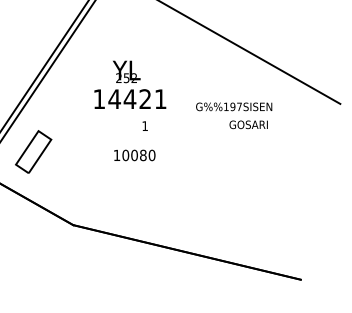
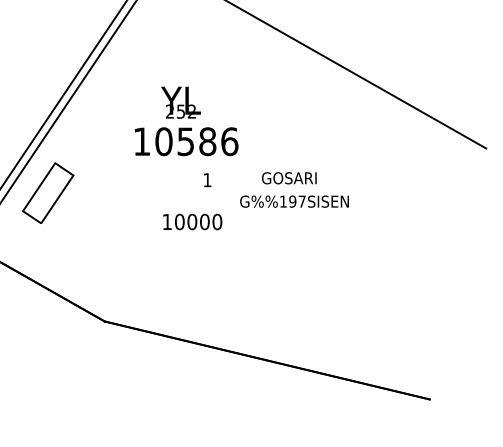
text: (137, 99) -> (196, 141), 14421 -> 10586
text: (234, 106) -> (294, 201), moved
text: (248, 124) -> (289, 178), moved
part: (33, 151) -> (48, 192), moved
text: (143, 155) -> (204, 221), 10080 -> 10000

